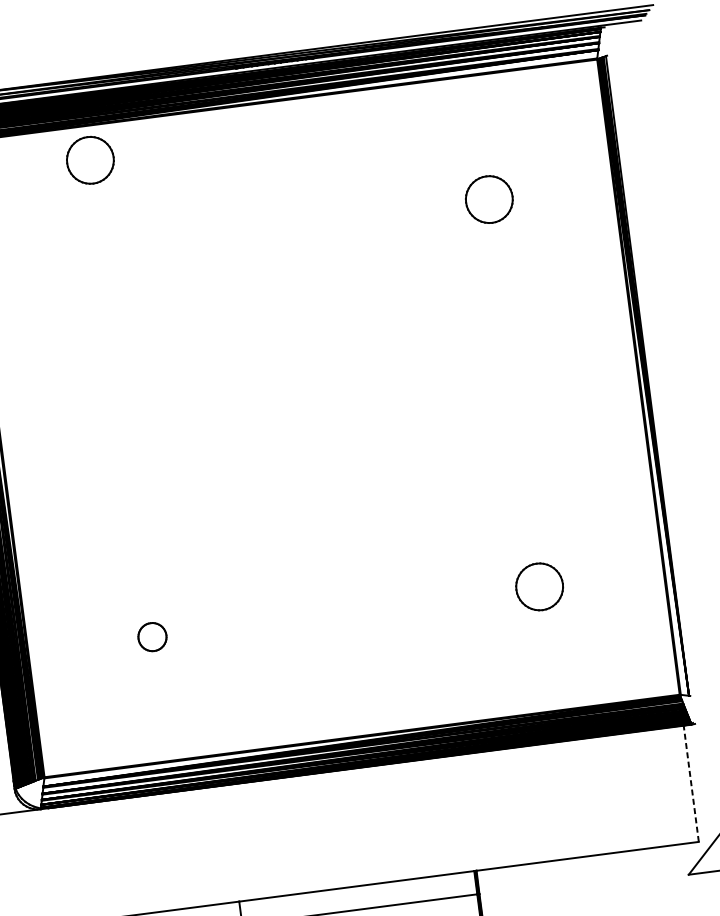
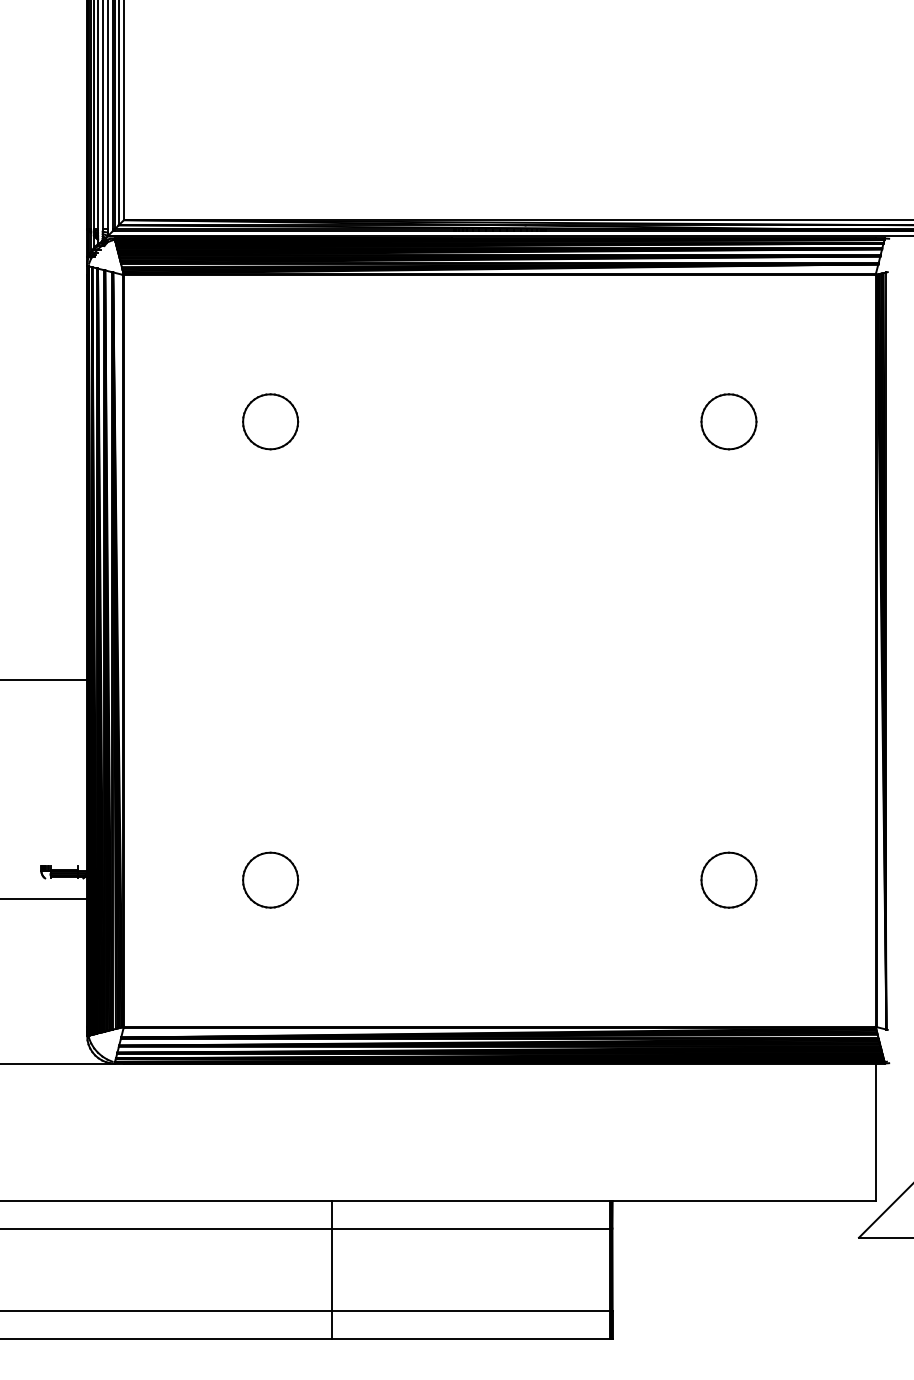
part: (90, 160) -> (270, 421), moved
part: (152, 636) -> (270, 879), size x1.67
line: (691, 783) -> (875, 1132), dashed -> solid

